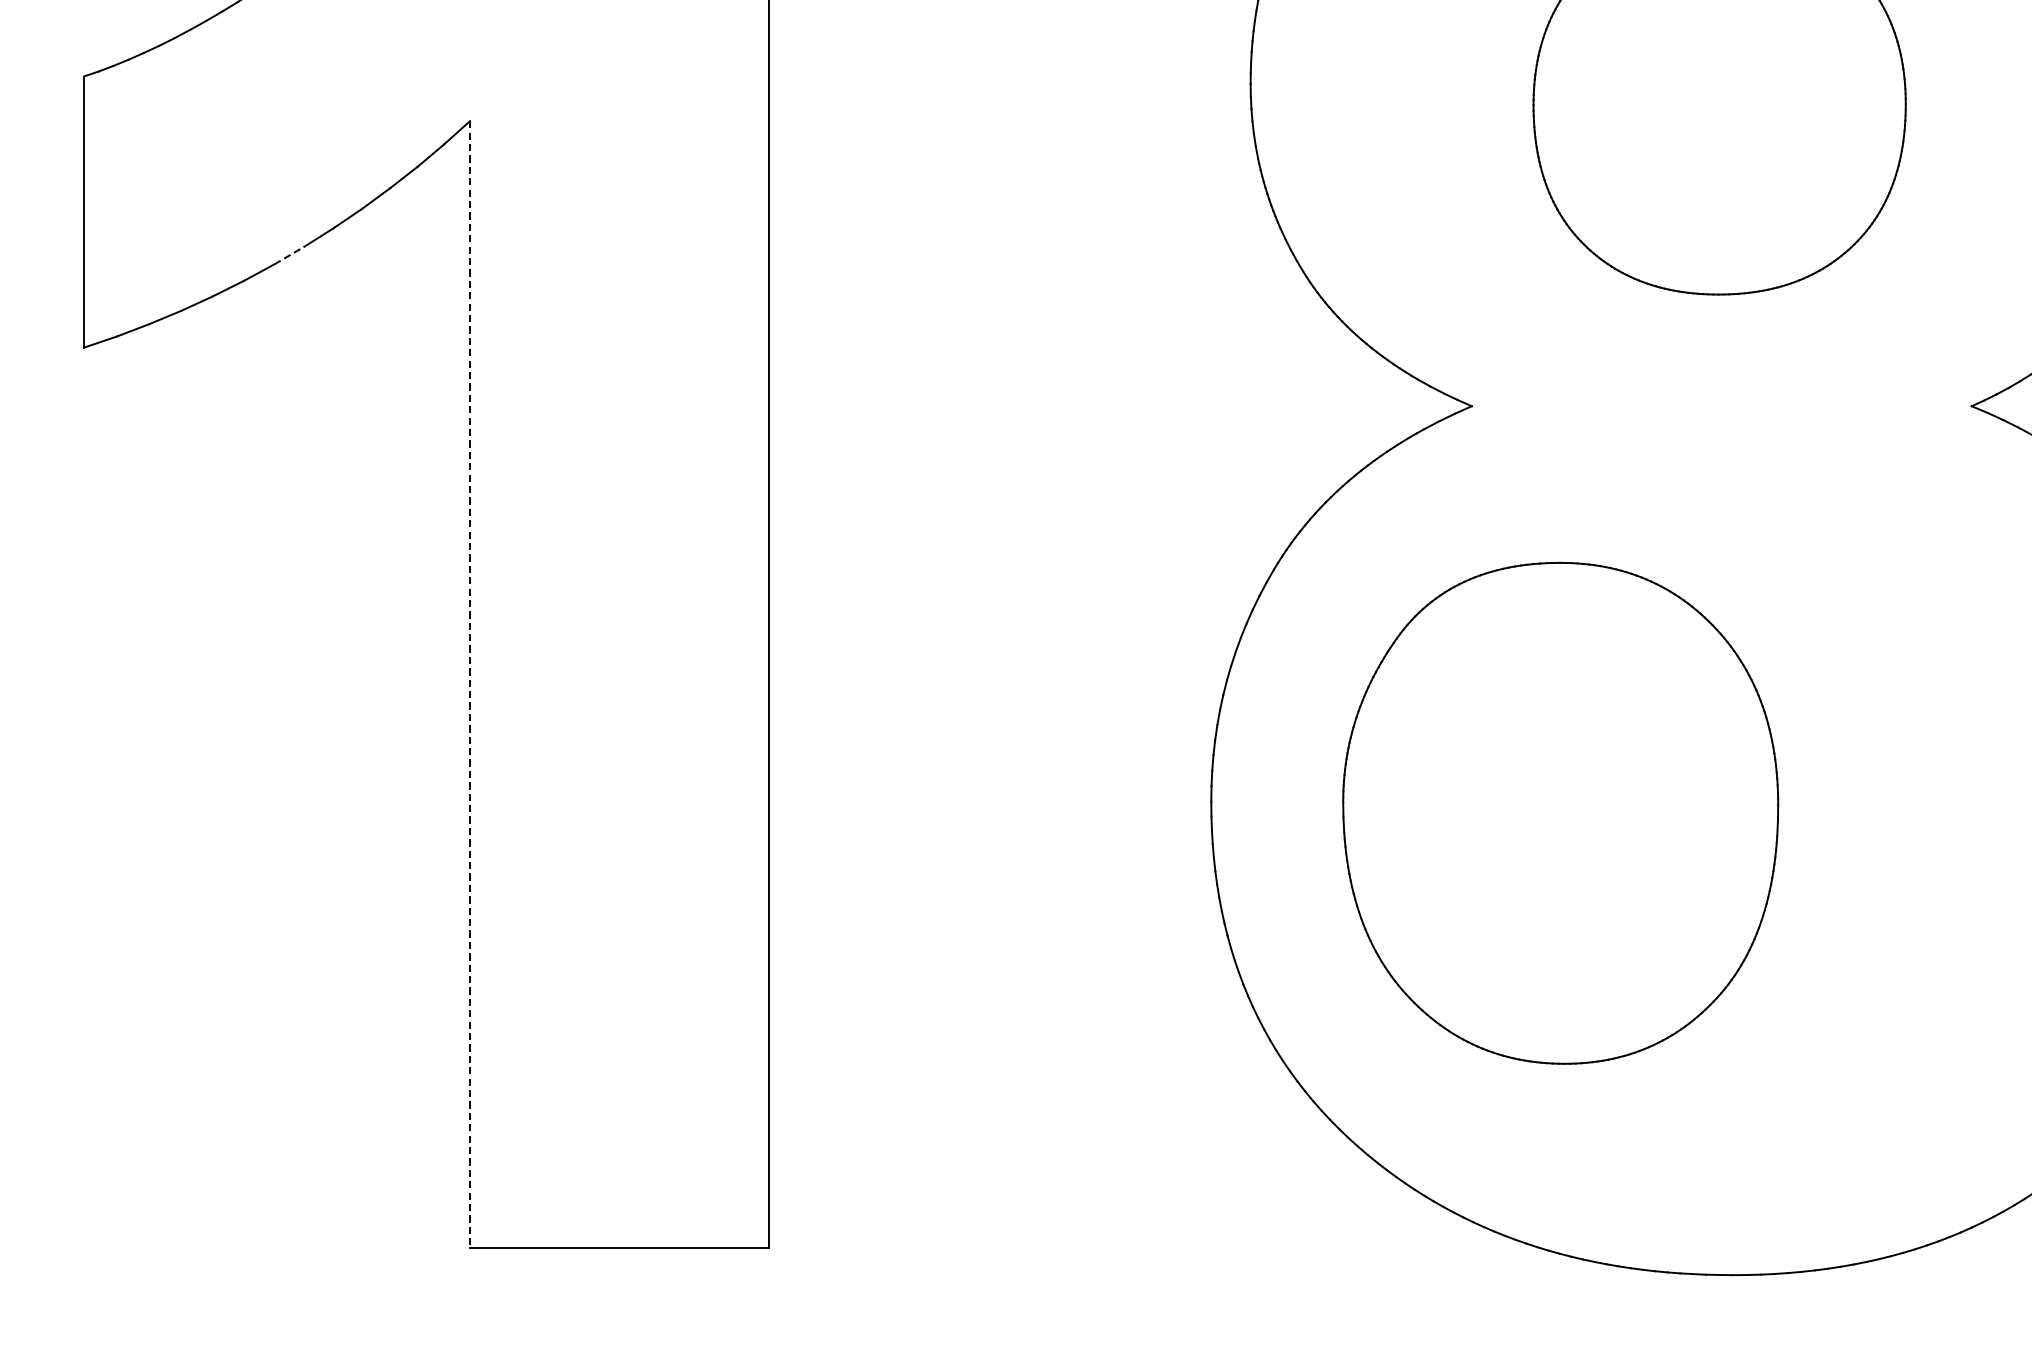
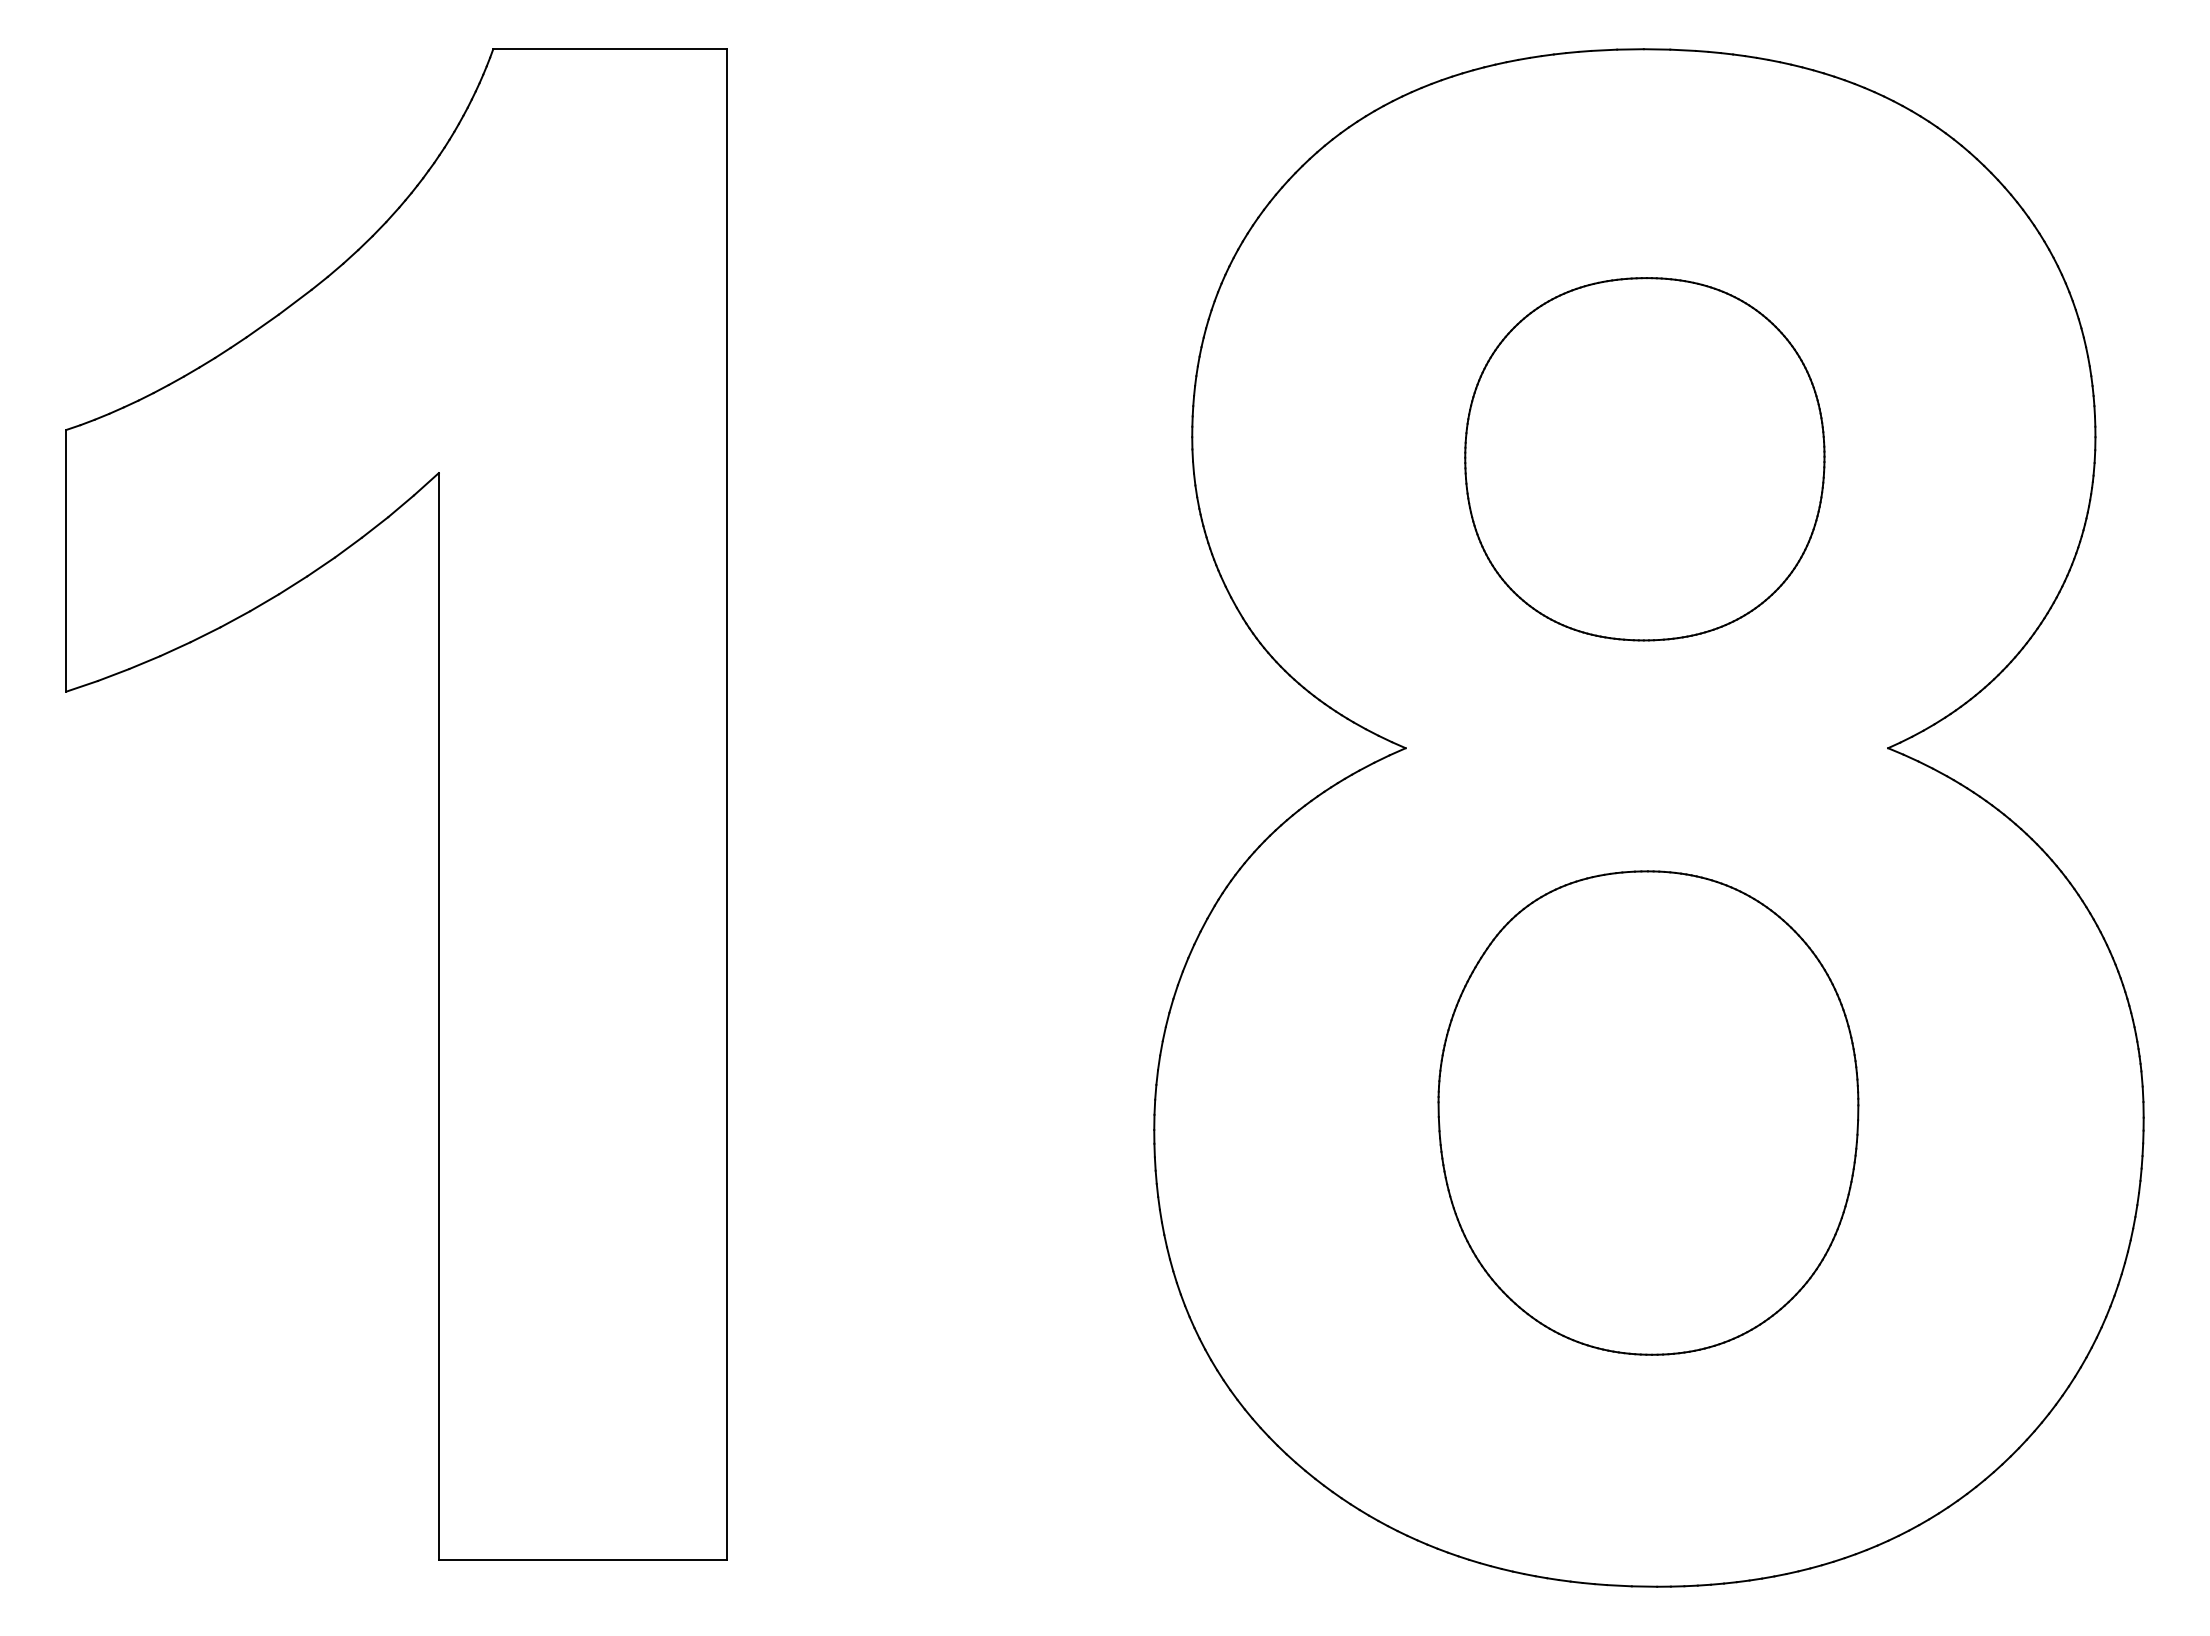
line: (289, 255) -> (264, 602), dashed -> solid
line: (469, 685) -> (438, 1017), dashed -> solid
part: (1560, 812) -> (1648, 1112), moved

